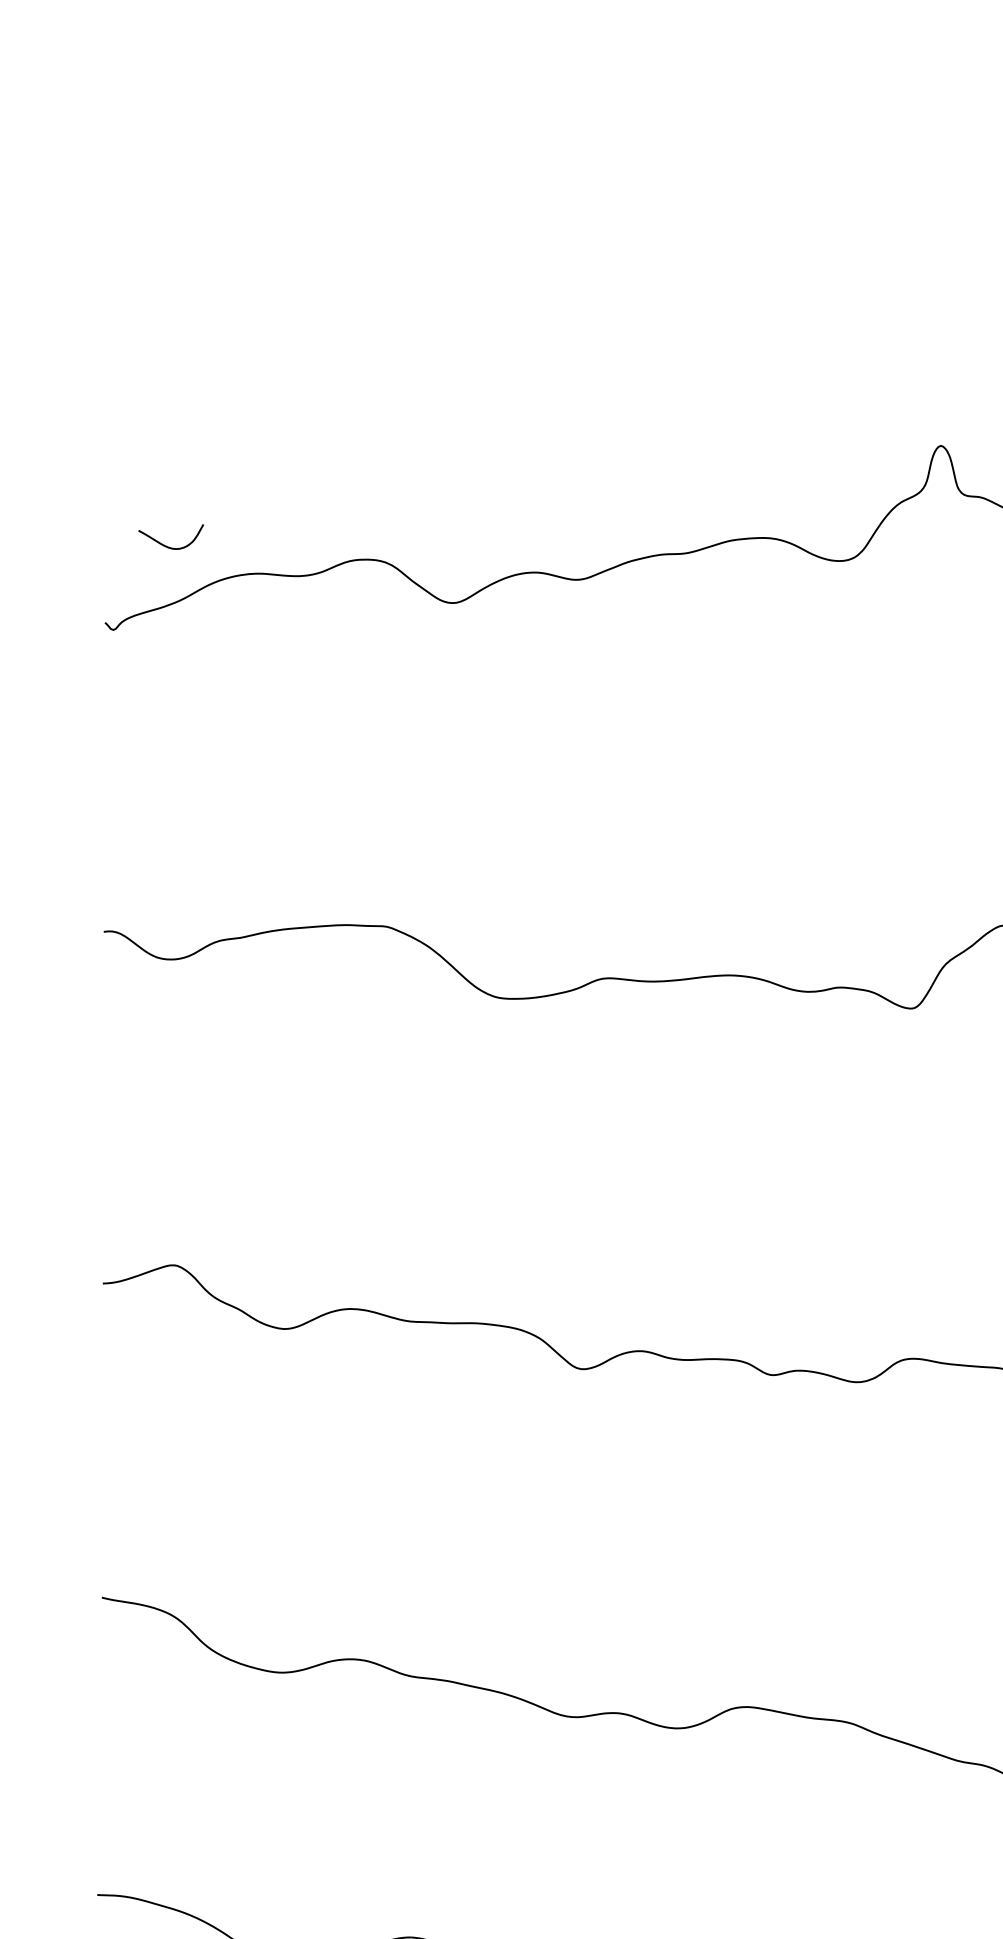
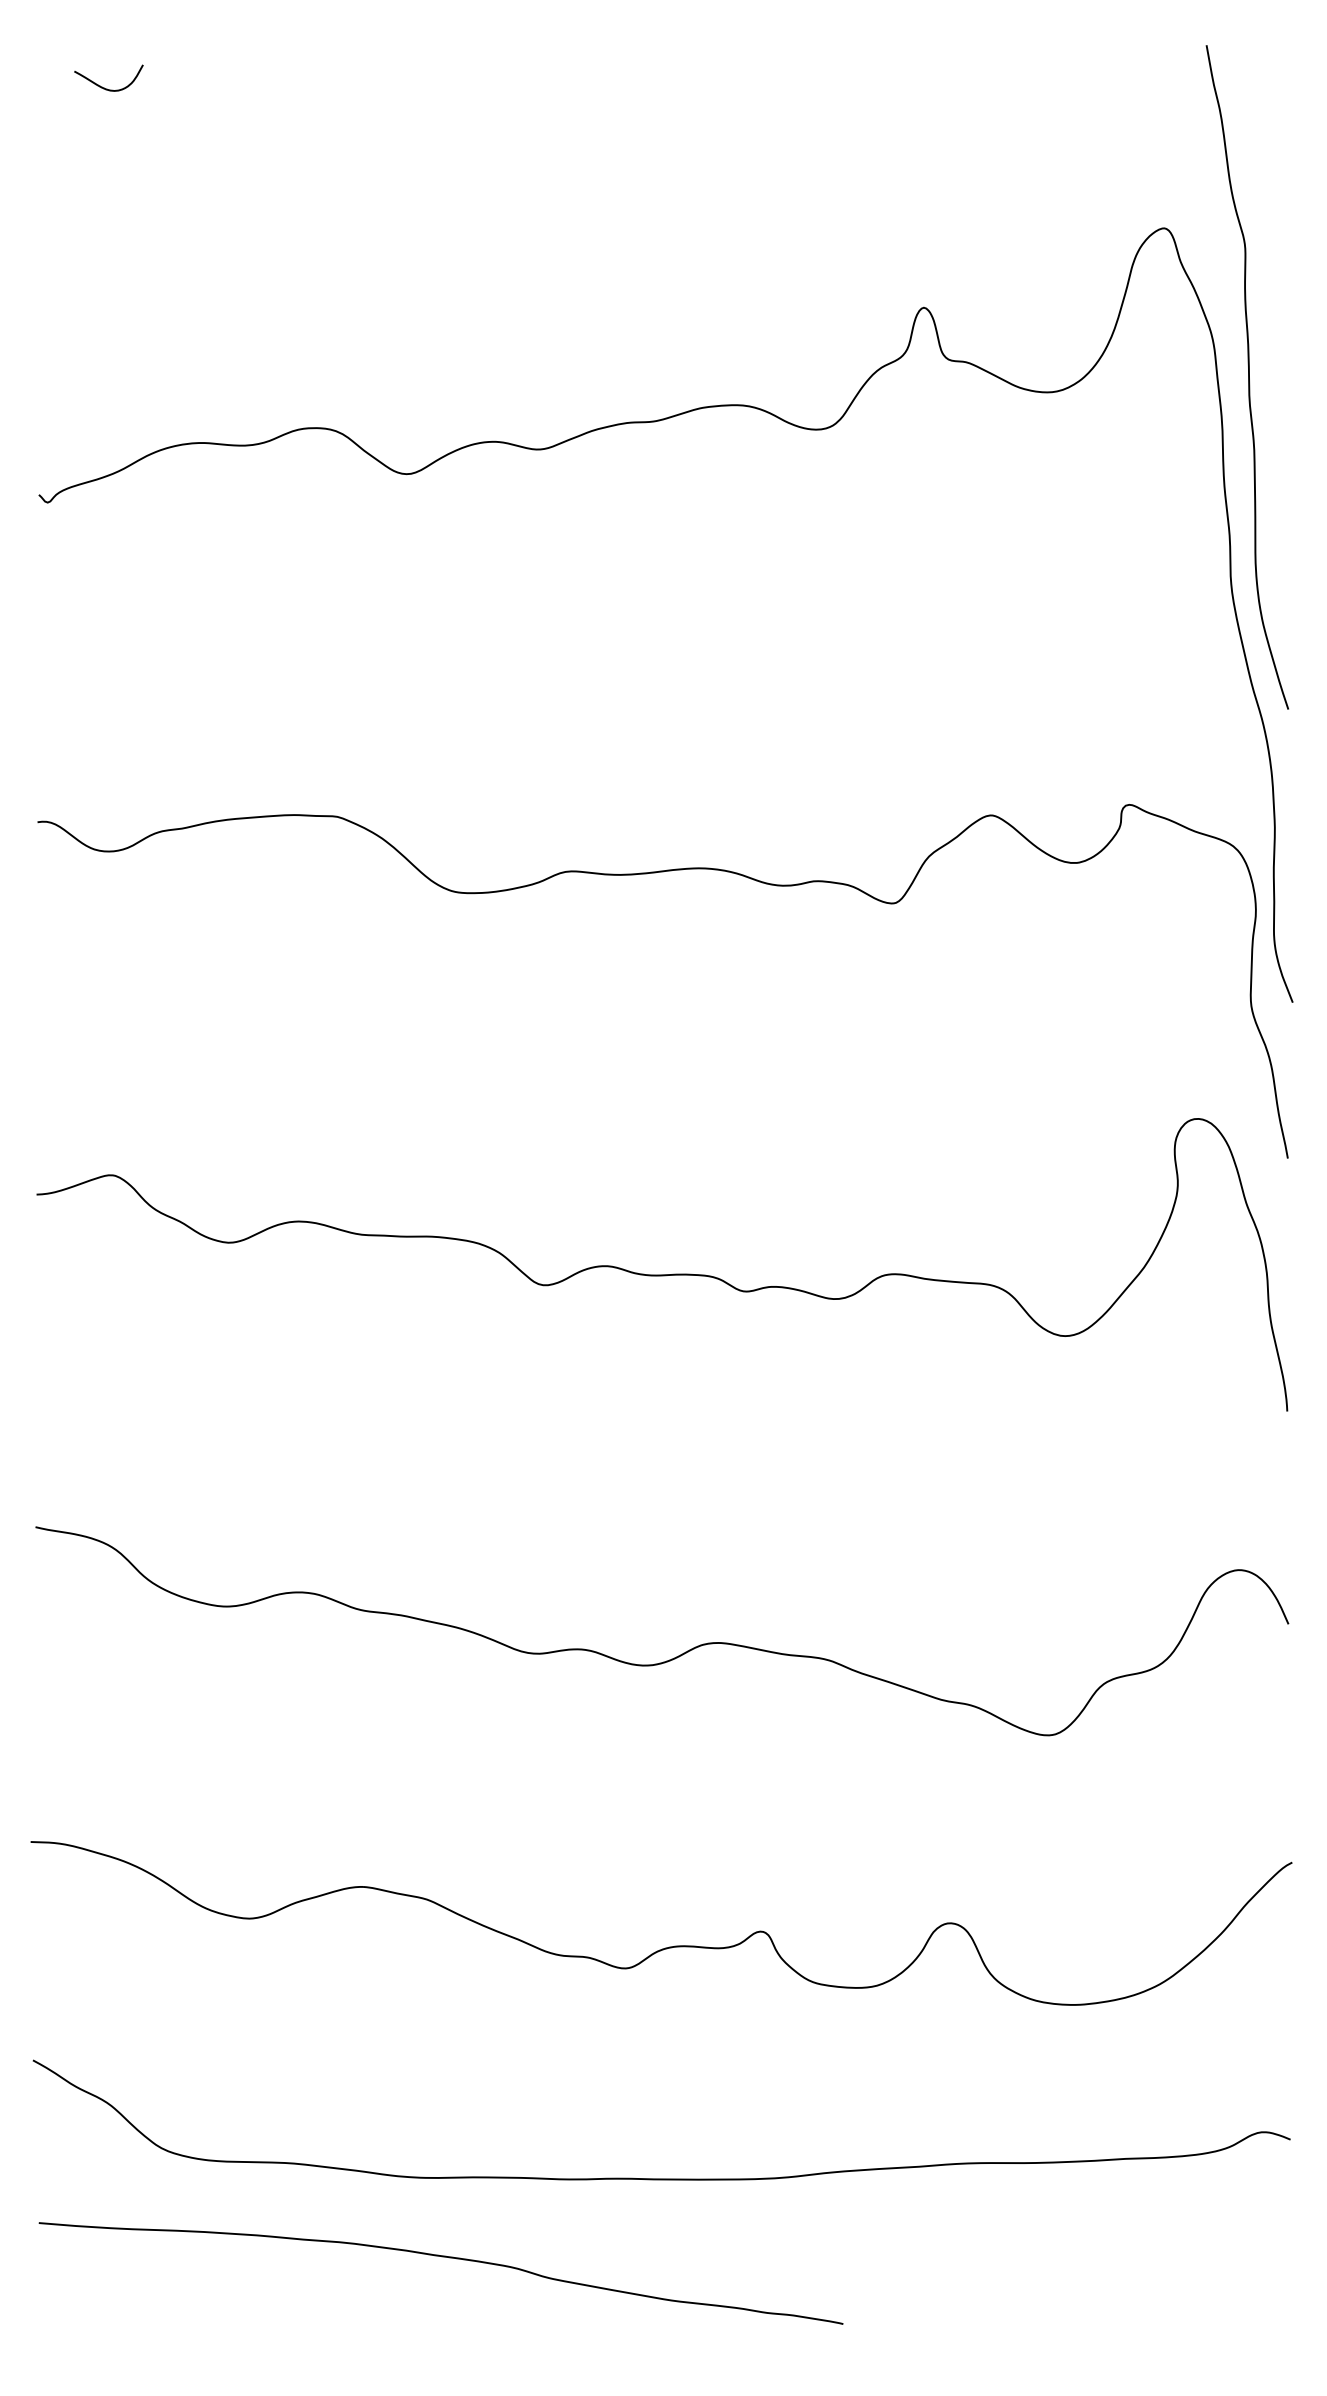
curve: (167, 545) -> (104, 87), moved

